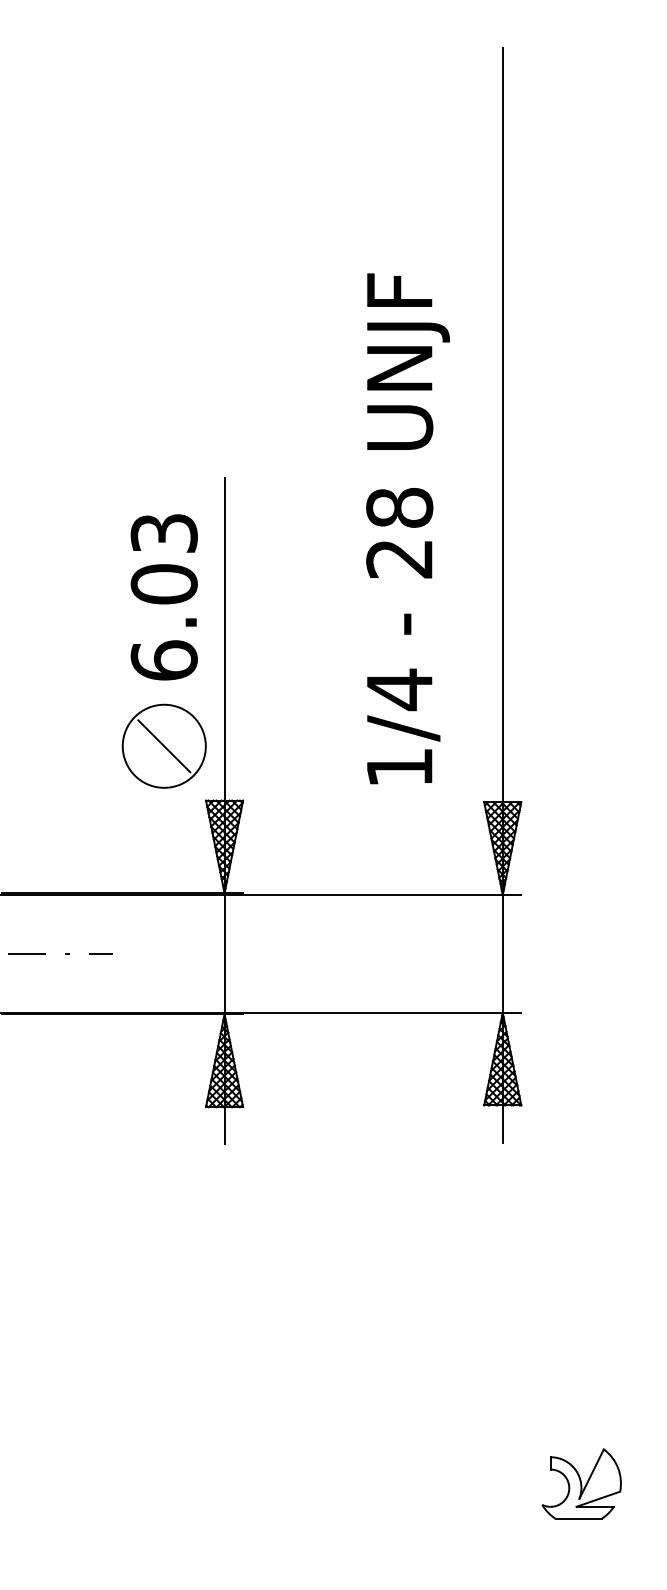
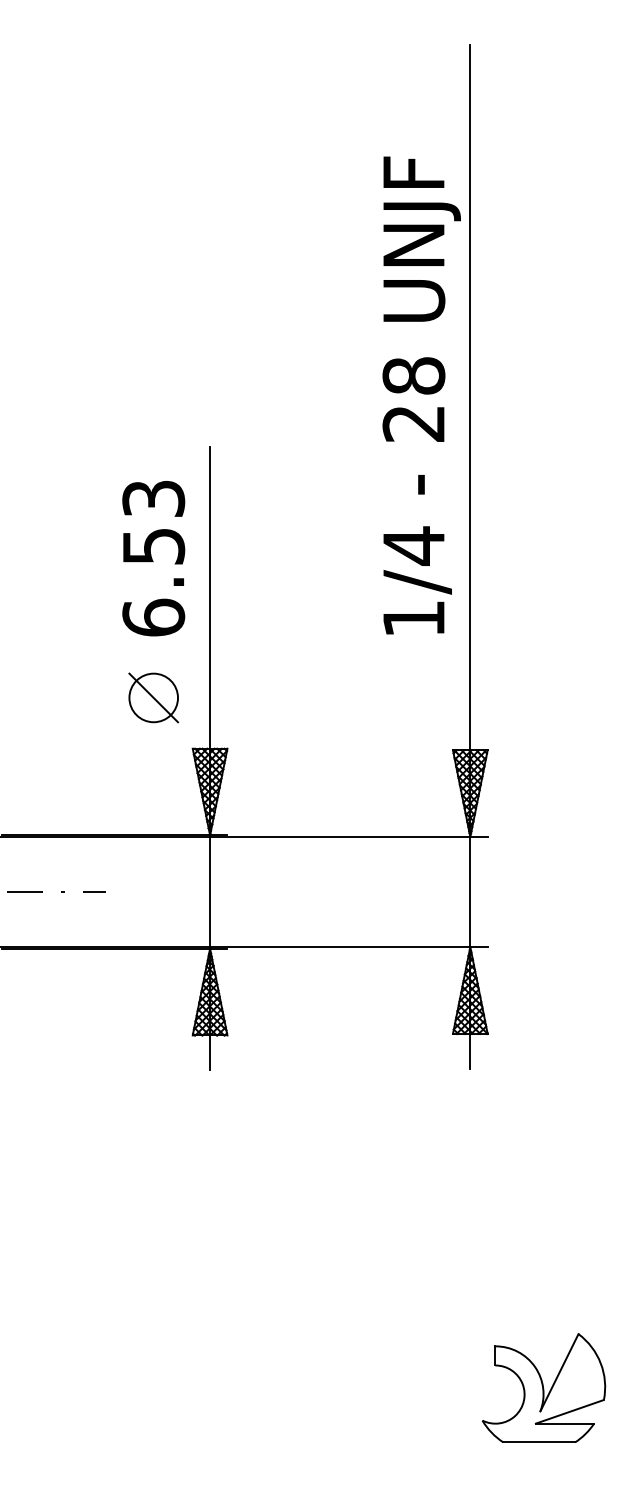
text: (407, 528) -> (421, 395), moved
text: (164, 584) -> (153, 546), 6.03 -> 6.53
circle: (164, 745) -> (153, 697), size x0.62
part: (582, 1483) -> (544, 1387), size x1.67

